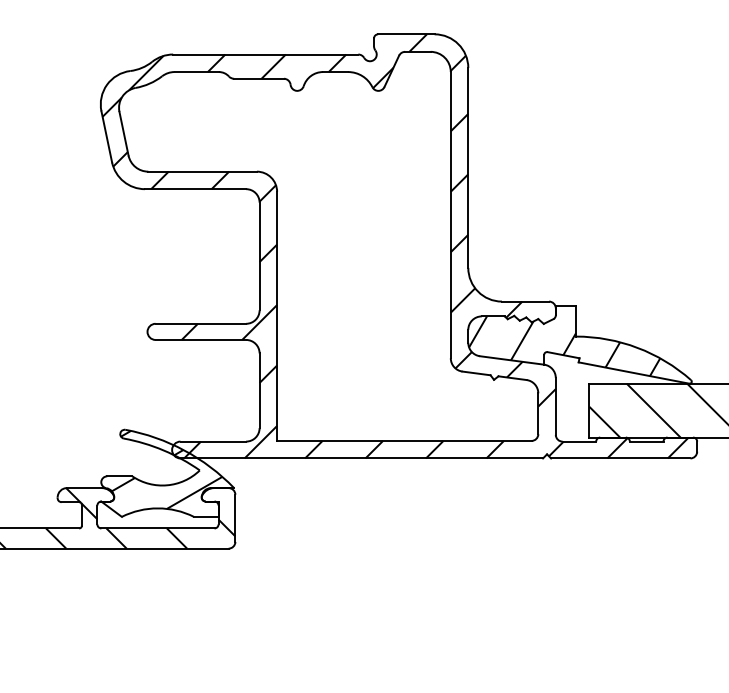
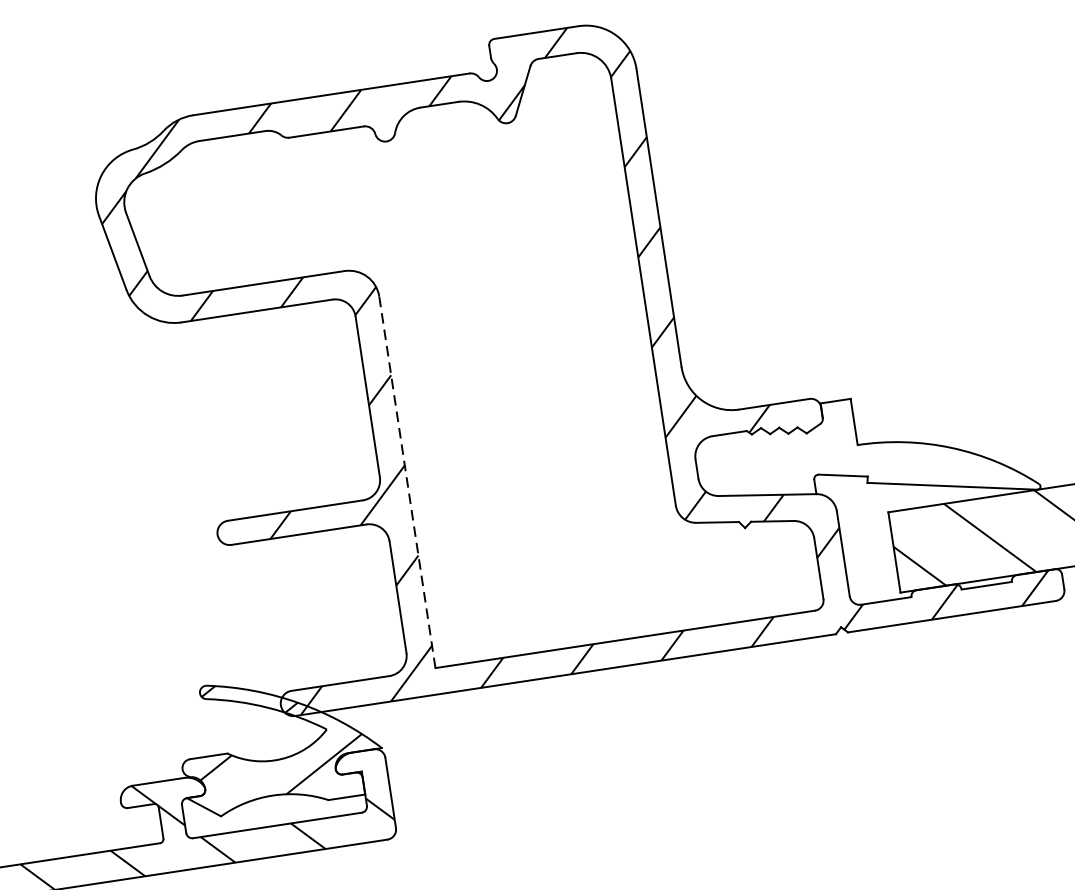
line: (277, 316) -> (407, 482), solid -> dashed
hatch: (564, 346) -> (842, 462), removed

